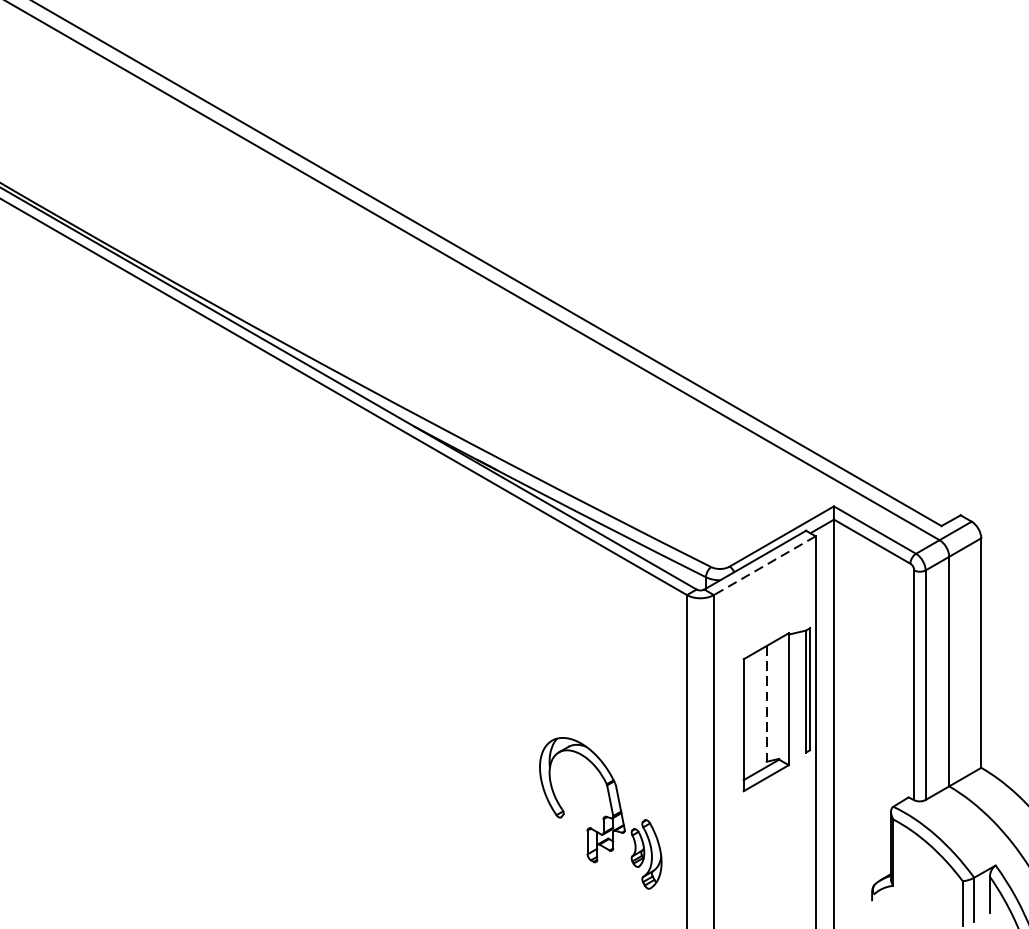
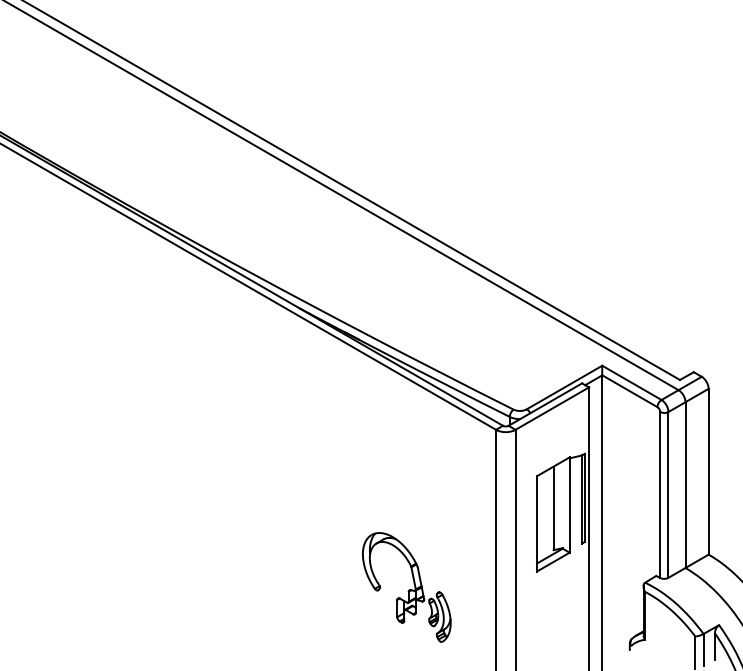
line: (763, 565) -> (551, 408), dashed -> solid
line: (766, 704) -> (553, 508), dashed -> solid
part: (600, 813) -> (406, 587), moved

